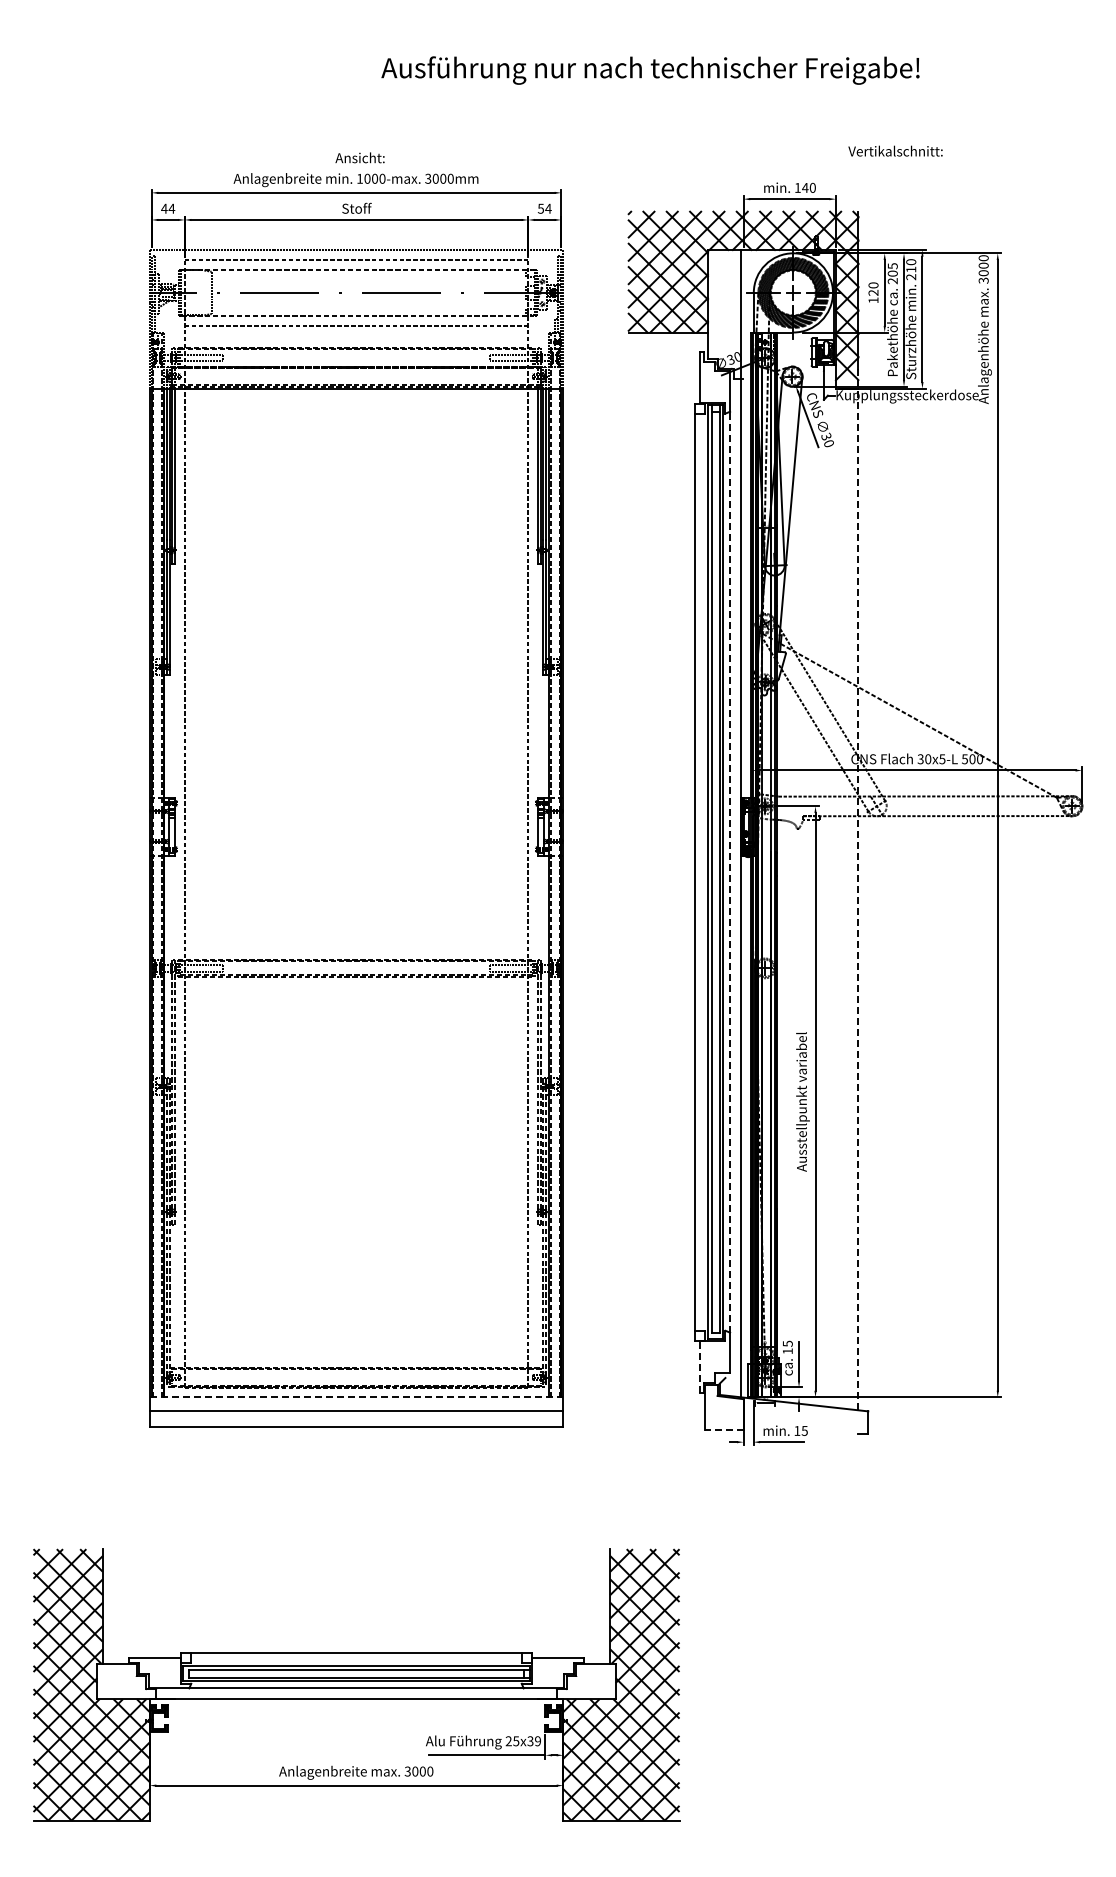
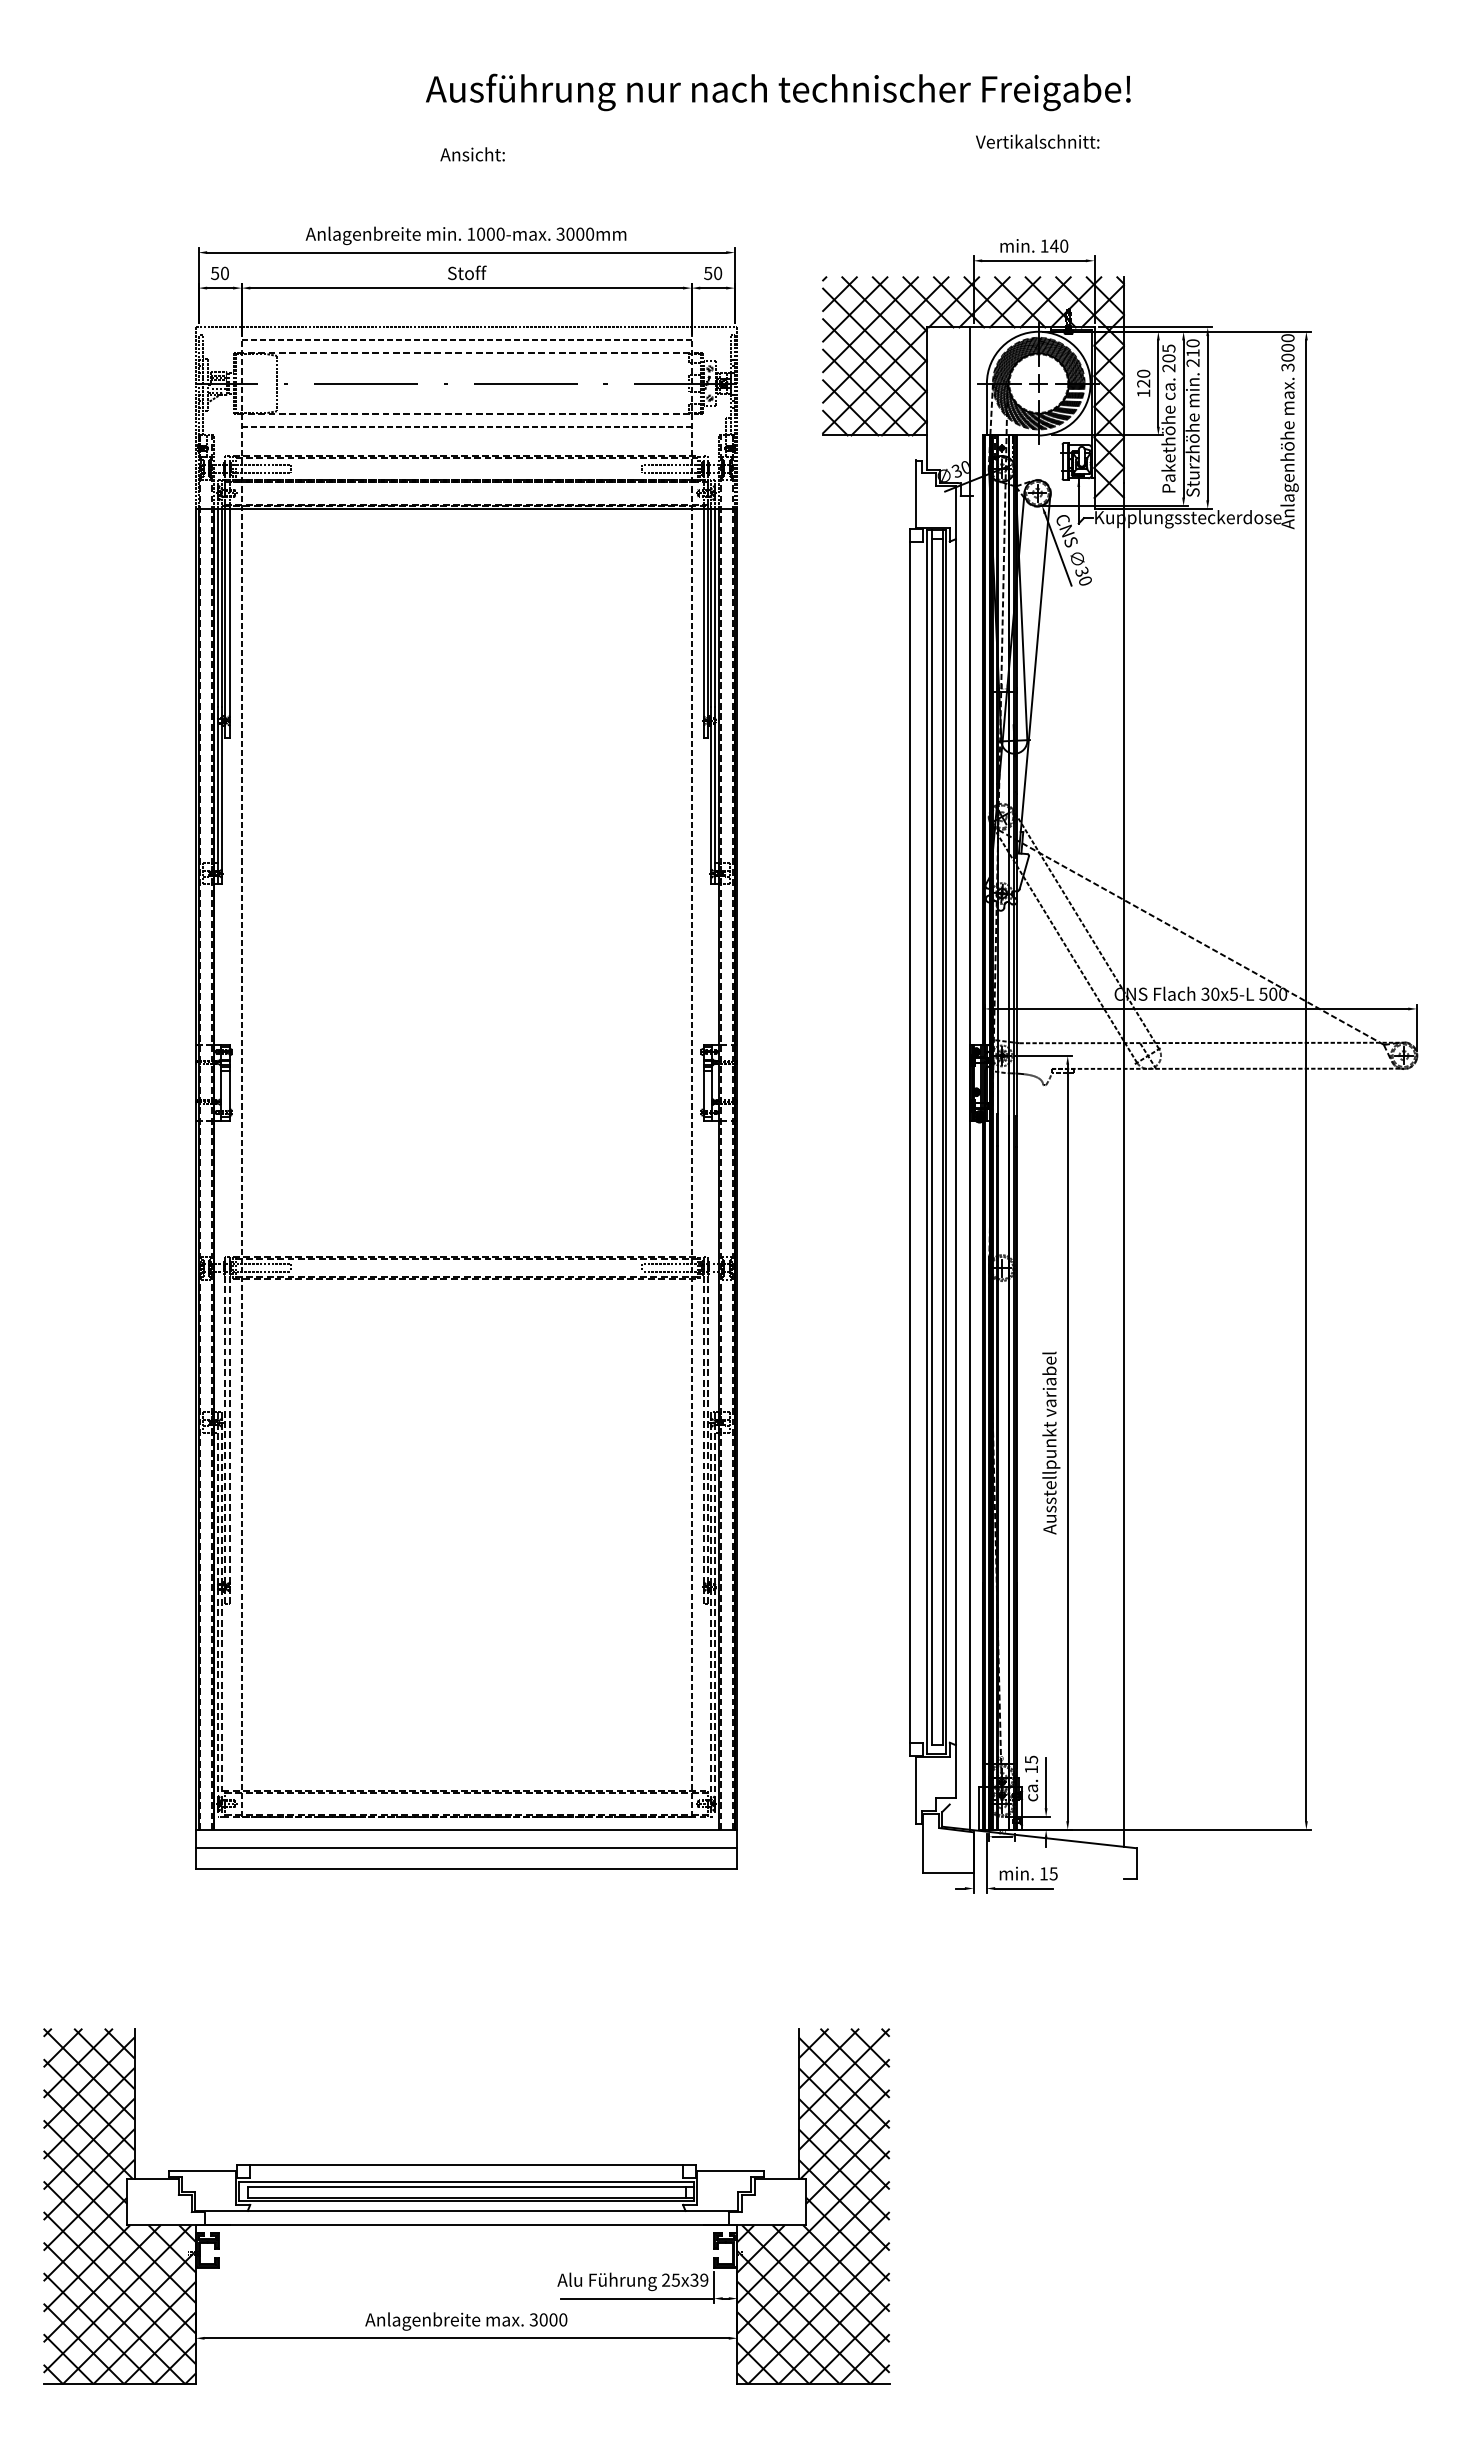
text: (650, 70) -> (778, 92), moved
text: (895, 150) -> (1037, 140), moved
text: (359, 157) -> (471, 153), moved
text: (168, 208) -> (220, 273), 44 -> 50
text: (548, 208) -> (718, 273), 54 -> 50
line: (730, 871) -> (956, 1141), dashed -> solid
line: (858, 889) -> (1124, 1164), dashed -> solid
line: (699, 1367) -> (915, 1790), dashed -> solid
line: (356, 1397) -> (466, 1830), dashed -> solid
line: (723, 1430) -> (947, 1873), dashed -> solid

